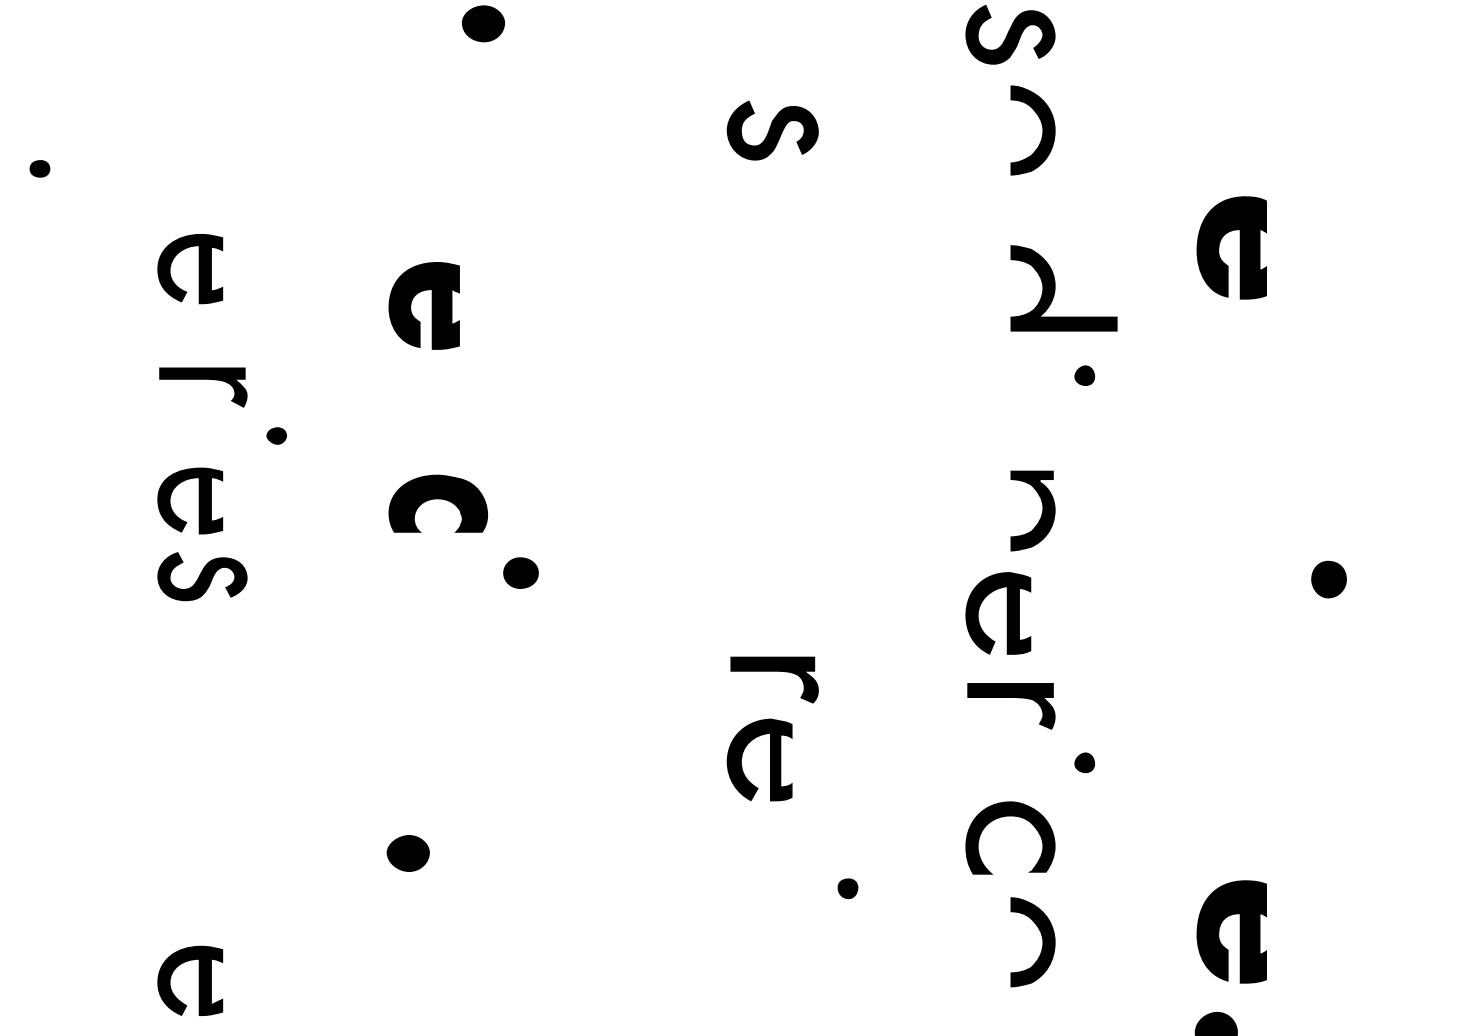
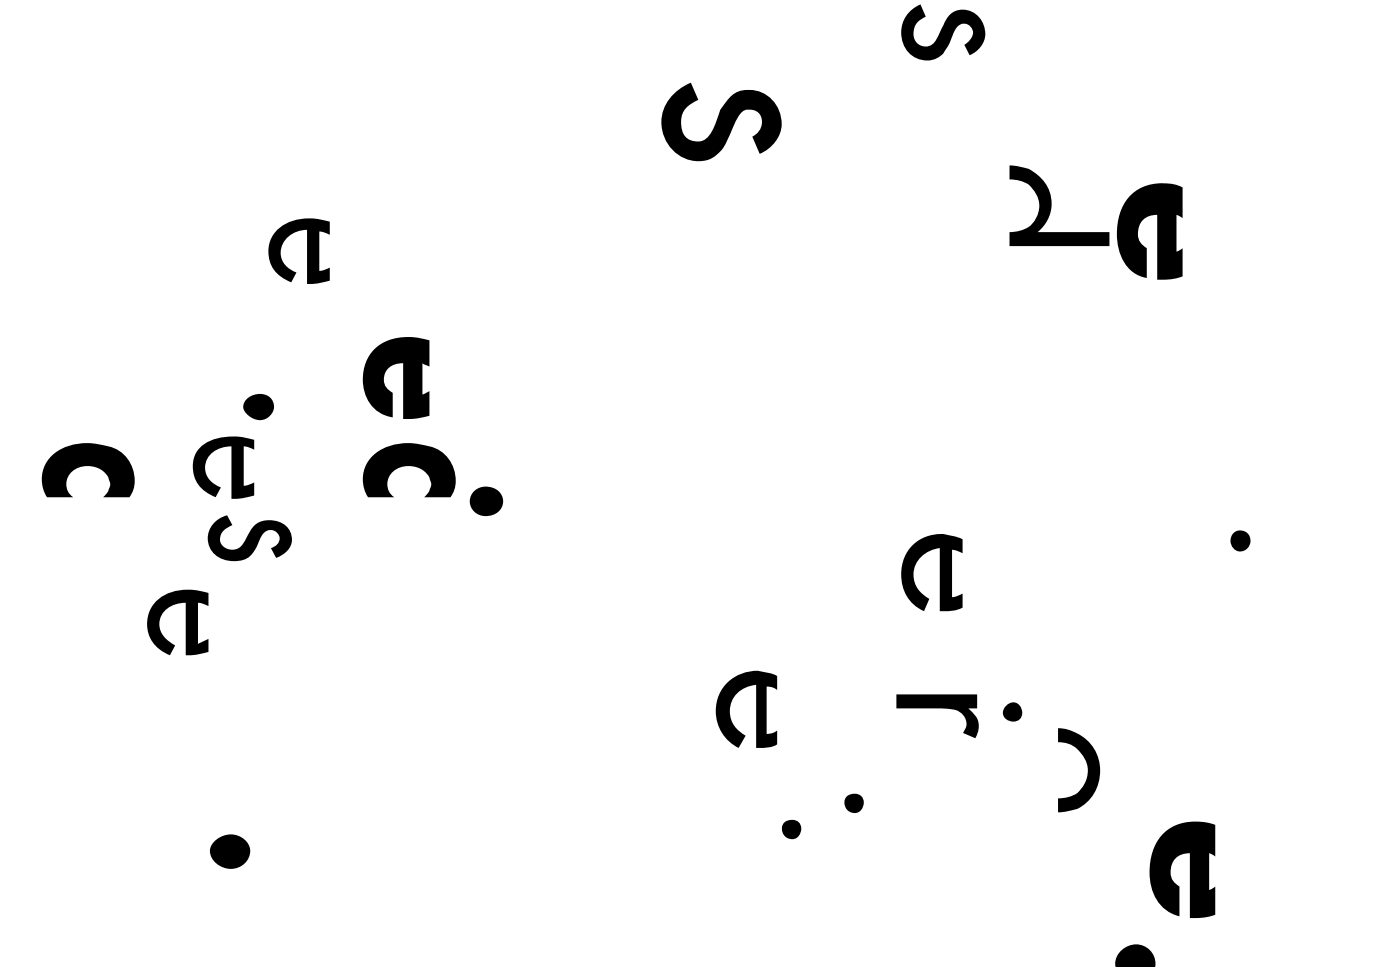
fill: (483, 23) -> (451, 22), removed
part: (772, 130) -> (721, 121), size x1.4
fill: (1032, 130) -> (963, 121), removed
fill: (39, 168) -> (37, 157), removed
part: (198, 269) -> (306, 251), moved
part: (1055, 288) -> (1051, 205), moved
part: (431, 305) -> (402, 377), moved
fill: (1084, 375) -> (1012, 350), removed
fill: (203, 387) -> (190, 361), removed
part: (276, 435) -> (258, 406), size x1.6
part: (198, 500) -> (231, 467), moved
part: (93, 503) -> (87, 469), added
fill: (1032, 510) -> (963, 476), removed
part: (520, 572) -> (485, 500), moved
part: (202, 576) -> (249, 538), moved
part: (1328, 579) -> (1239, 540), size x0.6
fill: (774, 679) -> (722, 634), removed
part: (1011, 697) -> (937, 707), moved
part: (770, 759) -> (756, 708), moved
part: (1010, 816) -> (943, 762), removed
part: (407, 853) -> (229, 851), moved
part: (914, 860) -> (853, 803), added
part: (1239, 931) -> (1189, 869), moved
part: (1042, 942) -> (1087, 770), moved
part: (198, 980) -> (185, 622), moved

